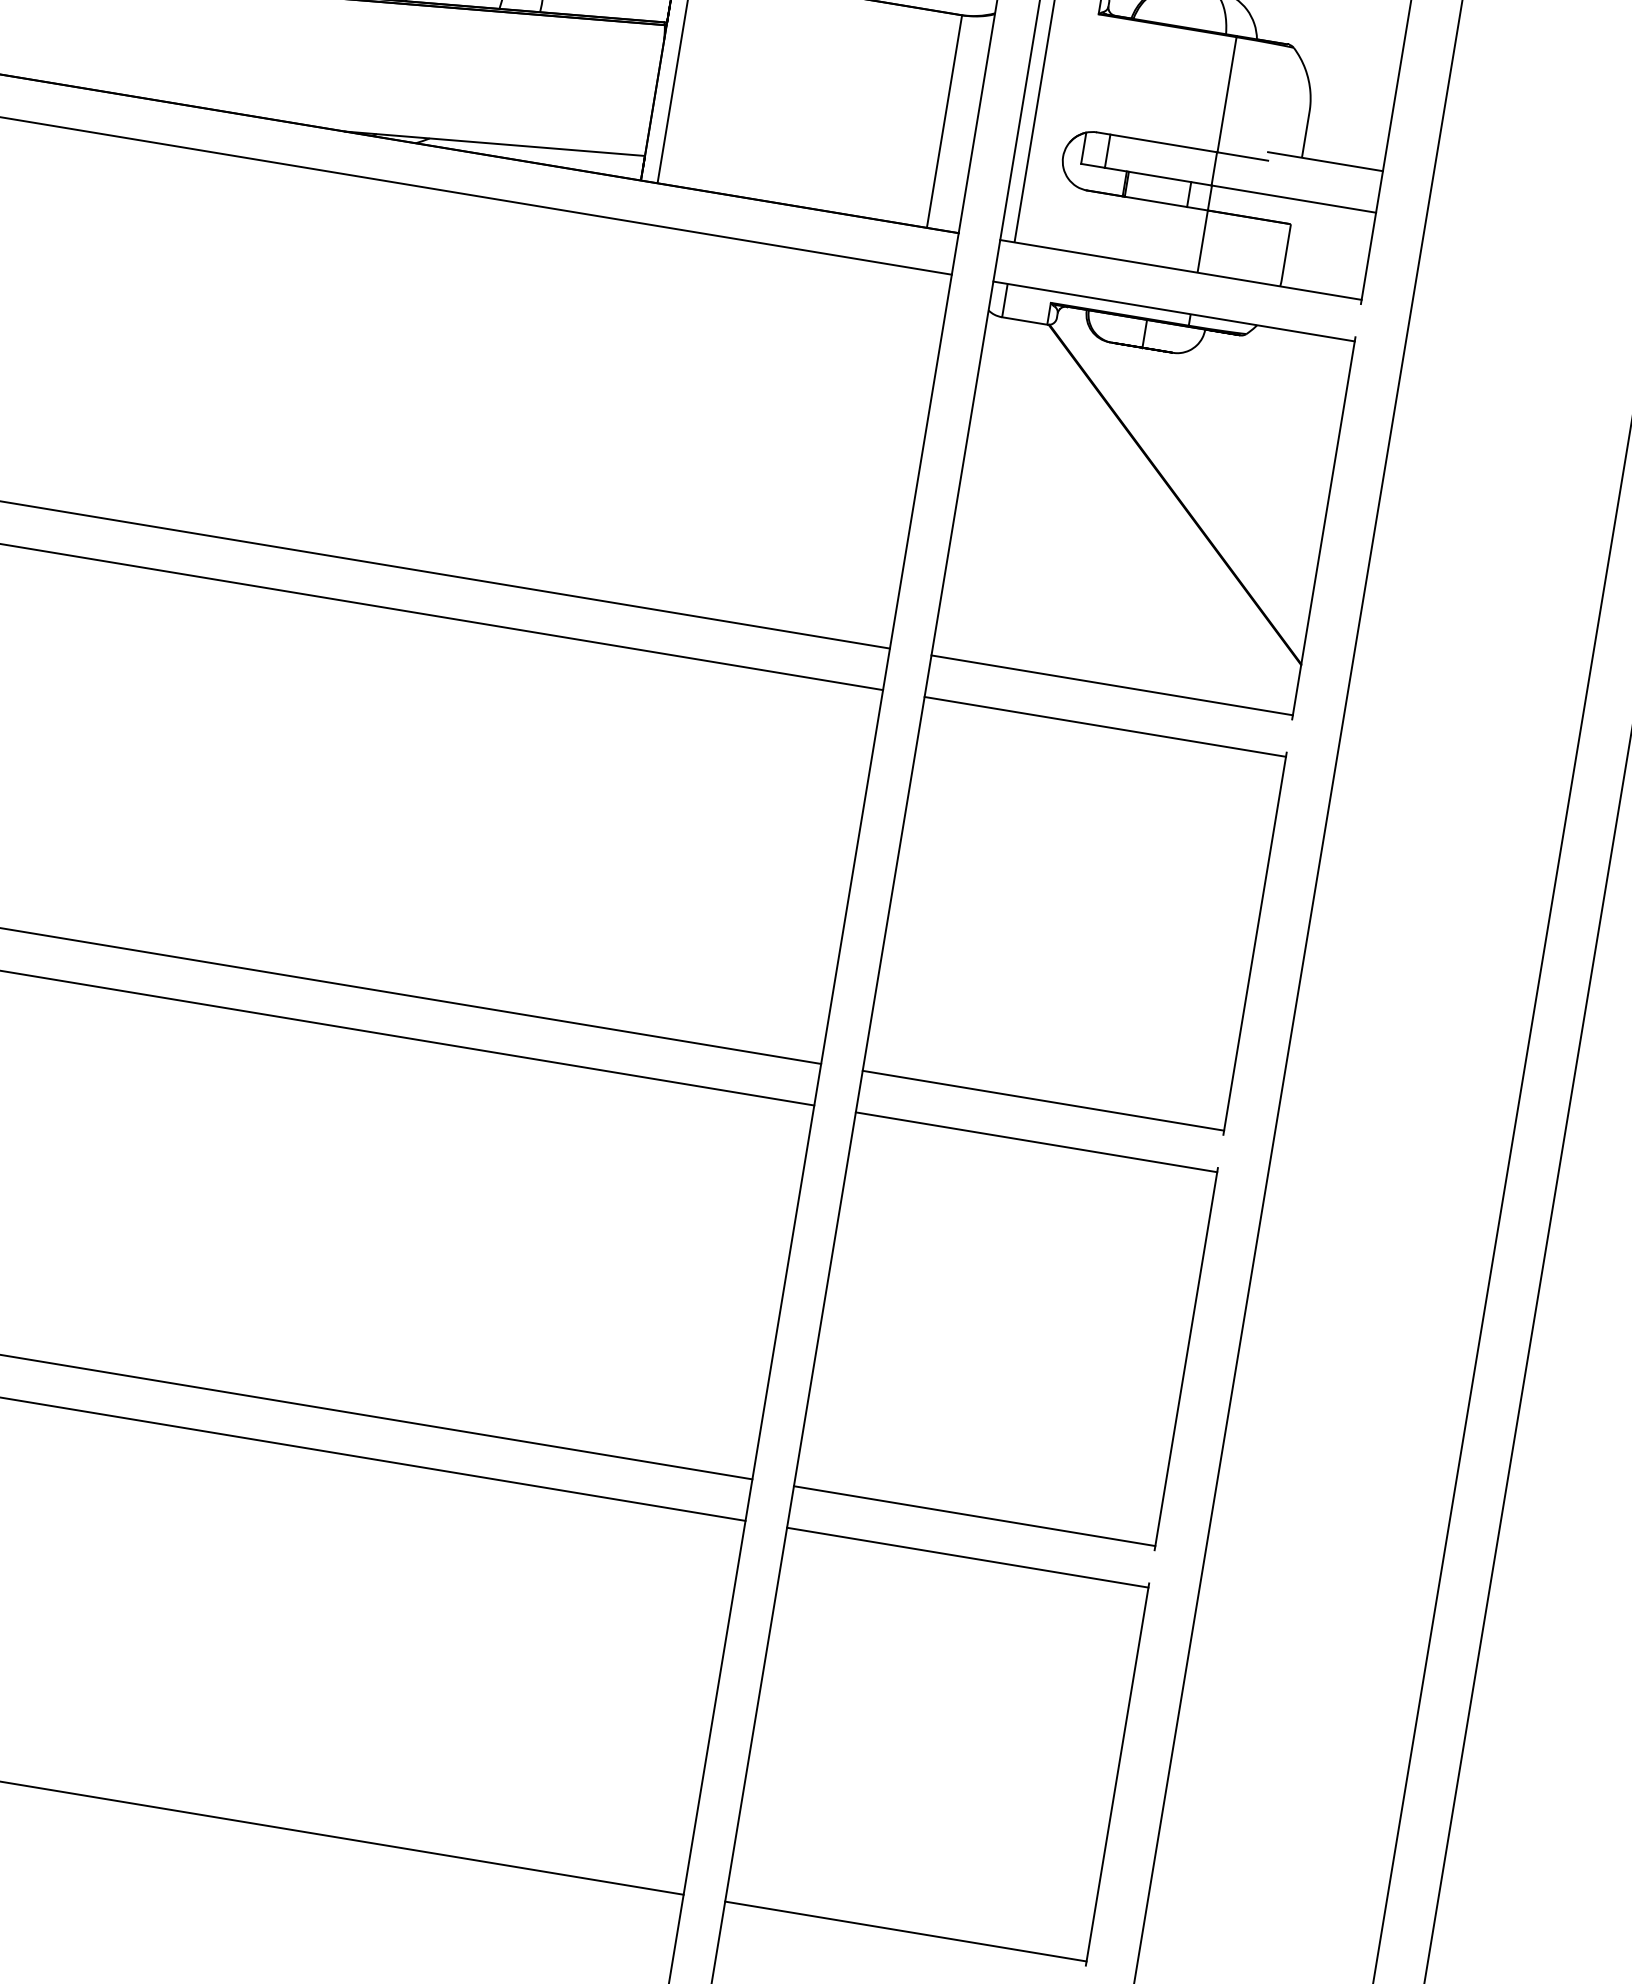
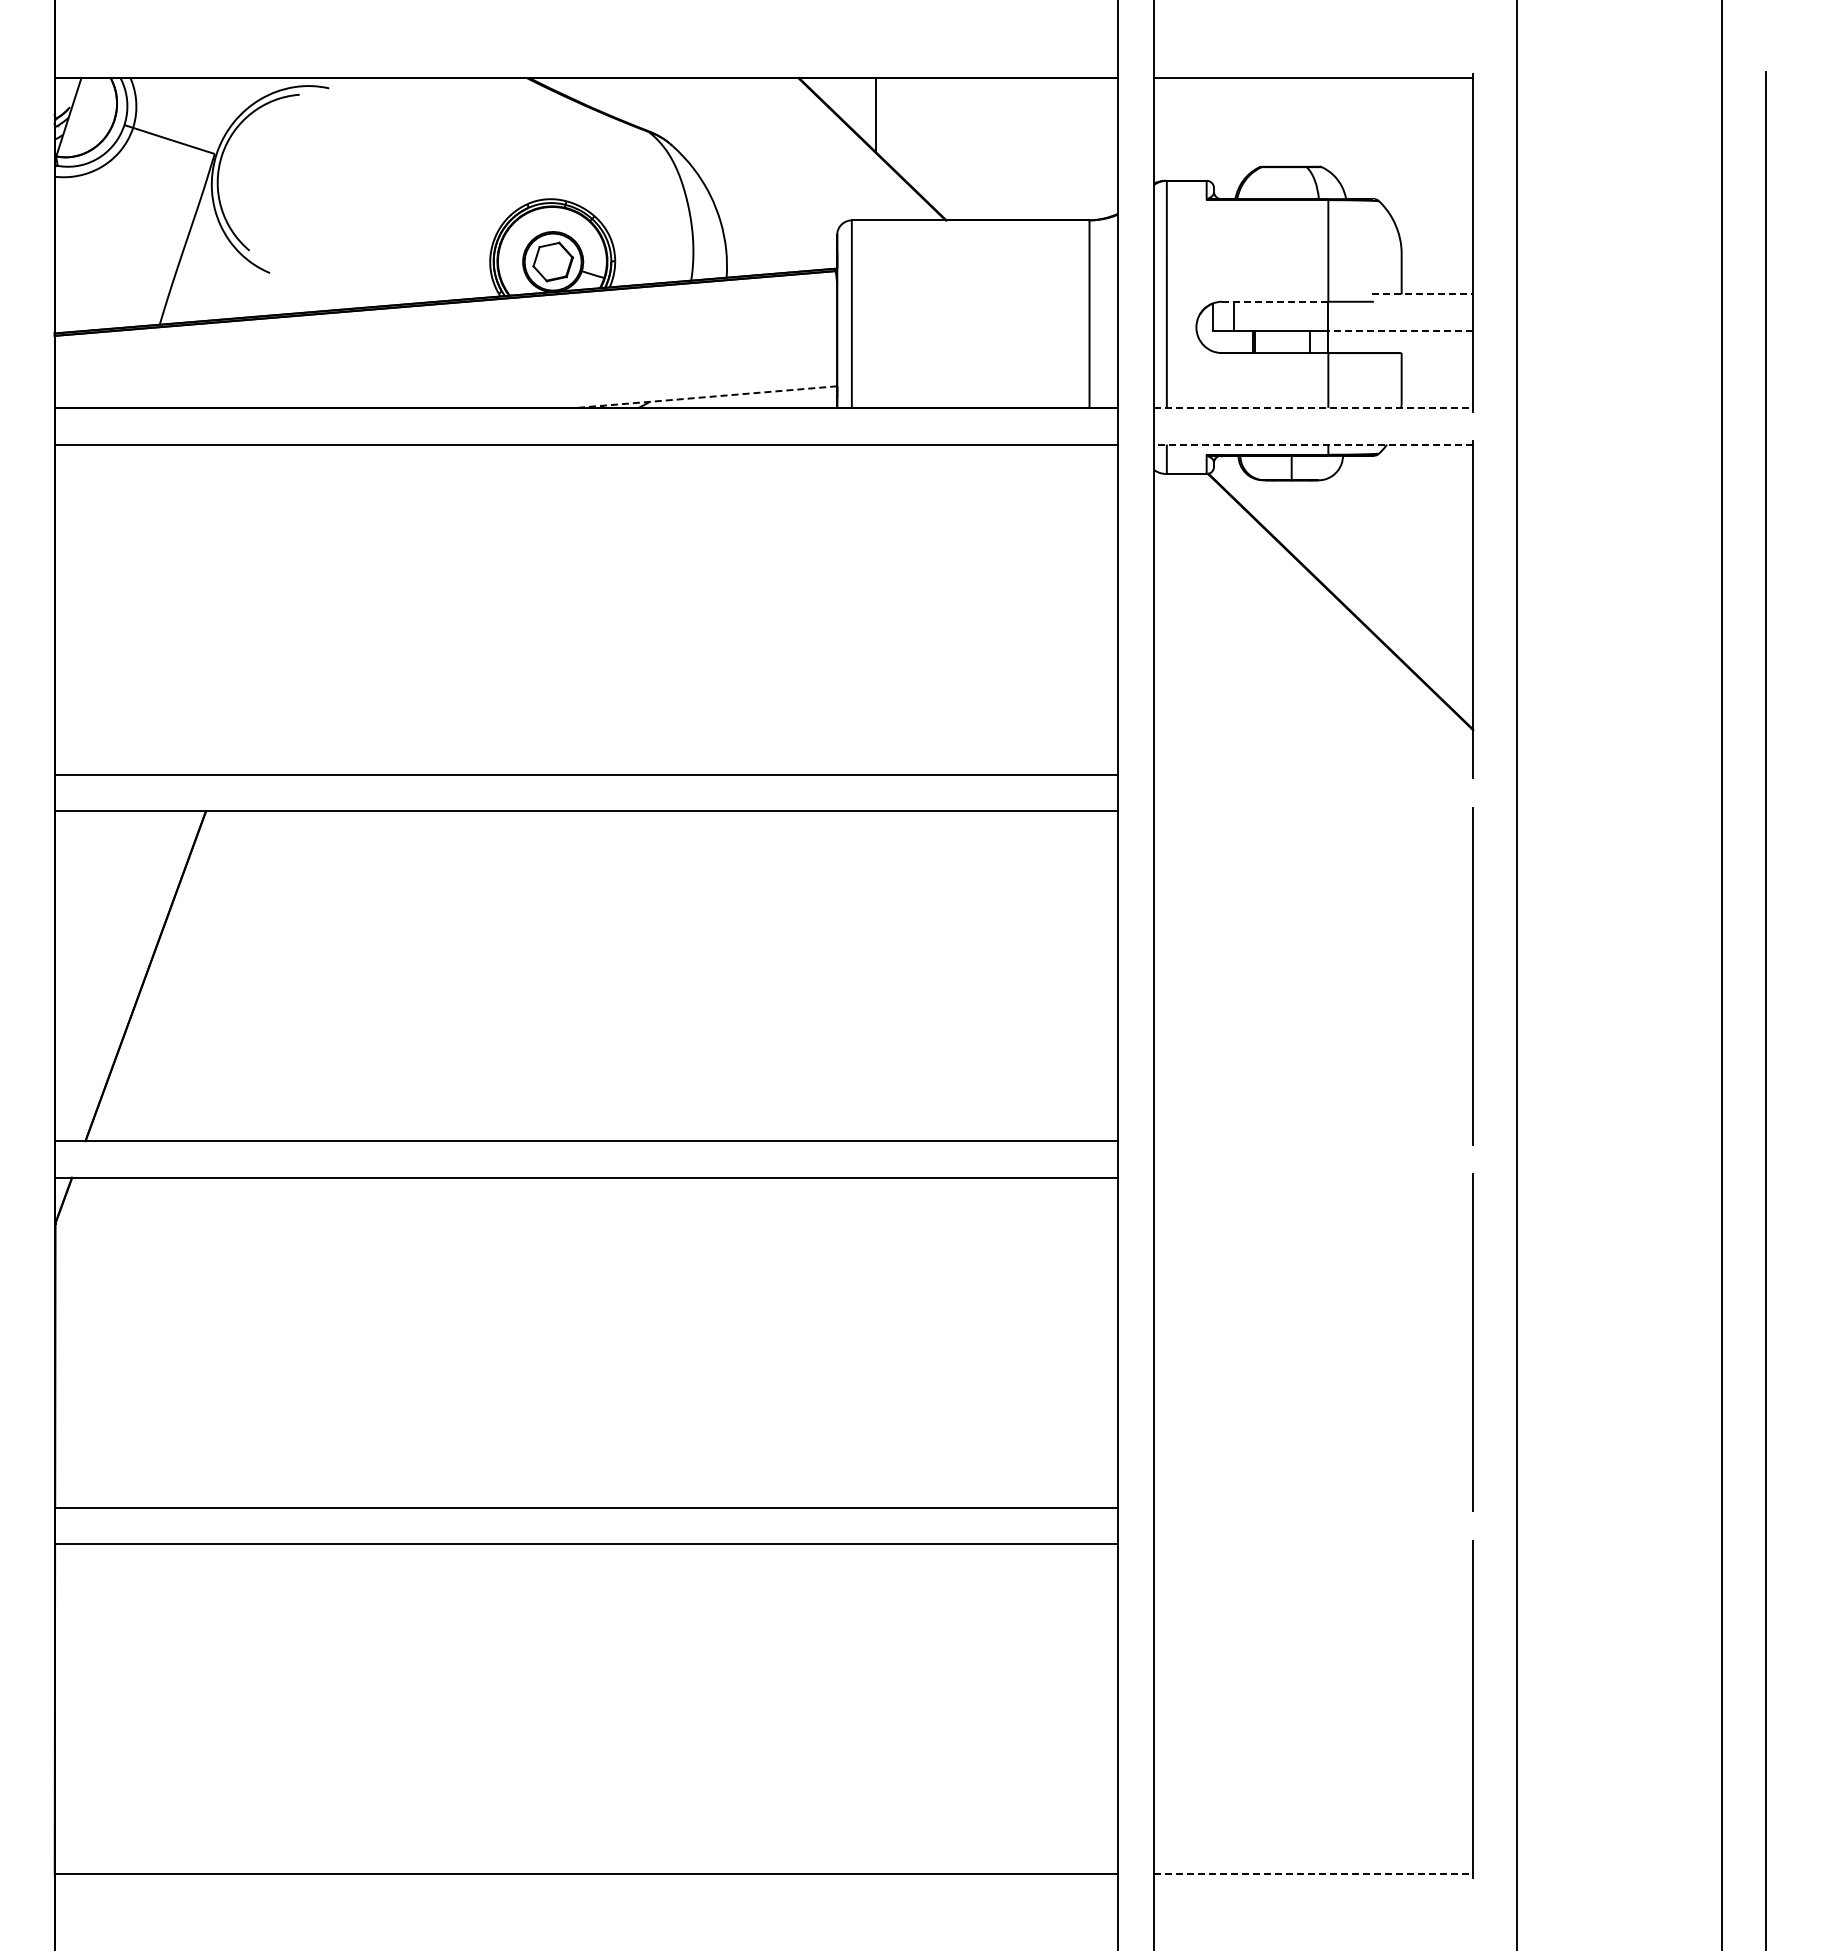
line: (1157, 142) -> (1275, 301), solid -> dashed
line: (494, 144) -> (706, 397), solid -> dashed
line: (1325, 161) -> (1422, 294), solid -> dashed
line: (1293, 199) -> (1400, 331), solid -> dashed
line: (1181, 269) -> (1314, 407), solid -> dashed
line: (1173, 311) -> (1313, 444), solid -> dashed
line: (1111, 685) -> (1313, 774), removed
line: (1105, 727) -> (1313, 811), removed
line: (1043, 1101) -> (1313, 1141), removed
line: (1036, 1141) -> (1313, 1177), removed
line: (974, 1515) -> (1313, 1507), removed
line: (967, 1557) -> (1313, 1544), removed
line: (906, 1932) -> (1314, 1874), solid -> dashed

